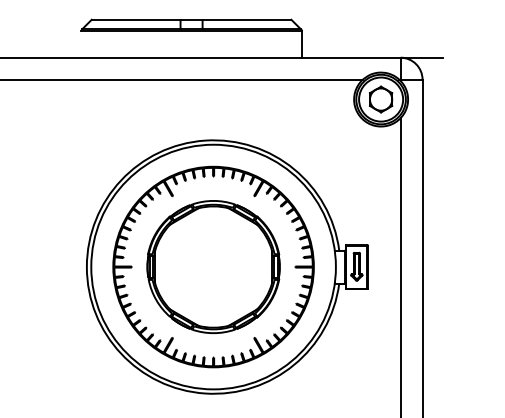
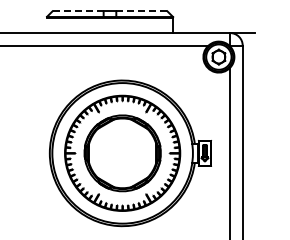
line: (136, 20) -> (78, 11), solid -> dashed
line: (246, 20) -> (141, 11), solid -> dashed

